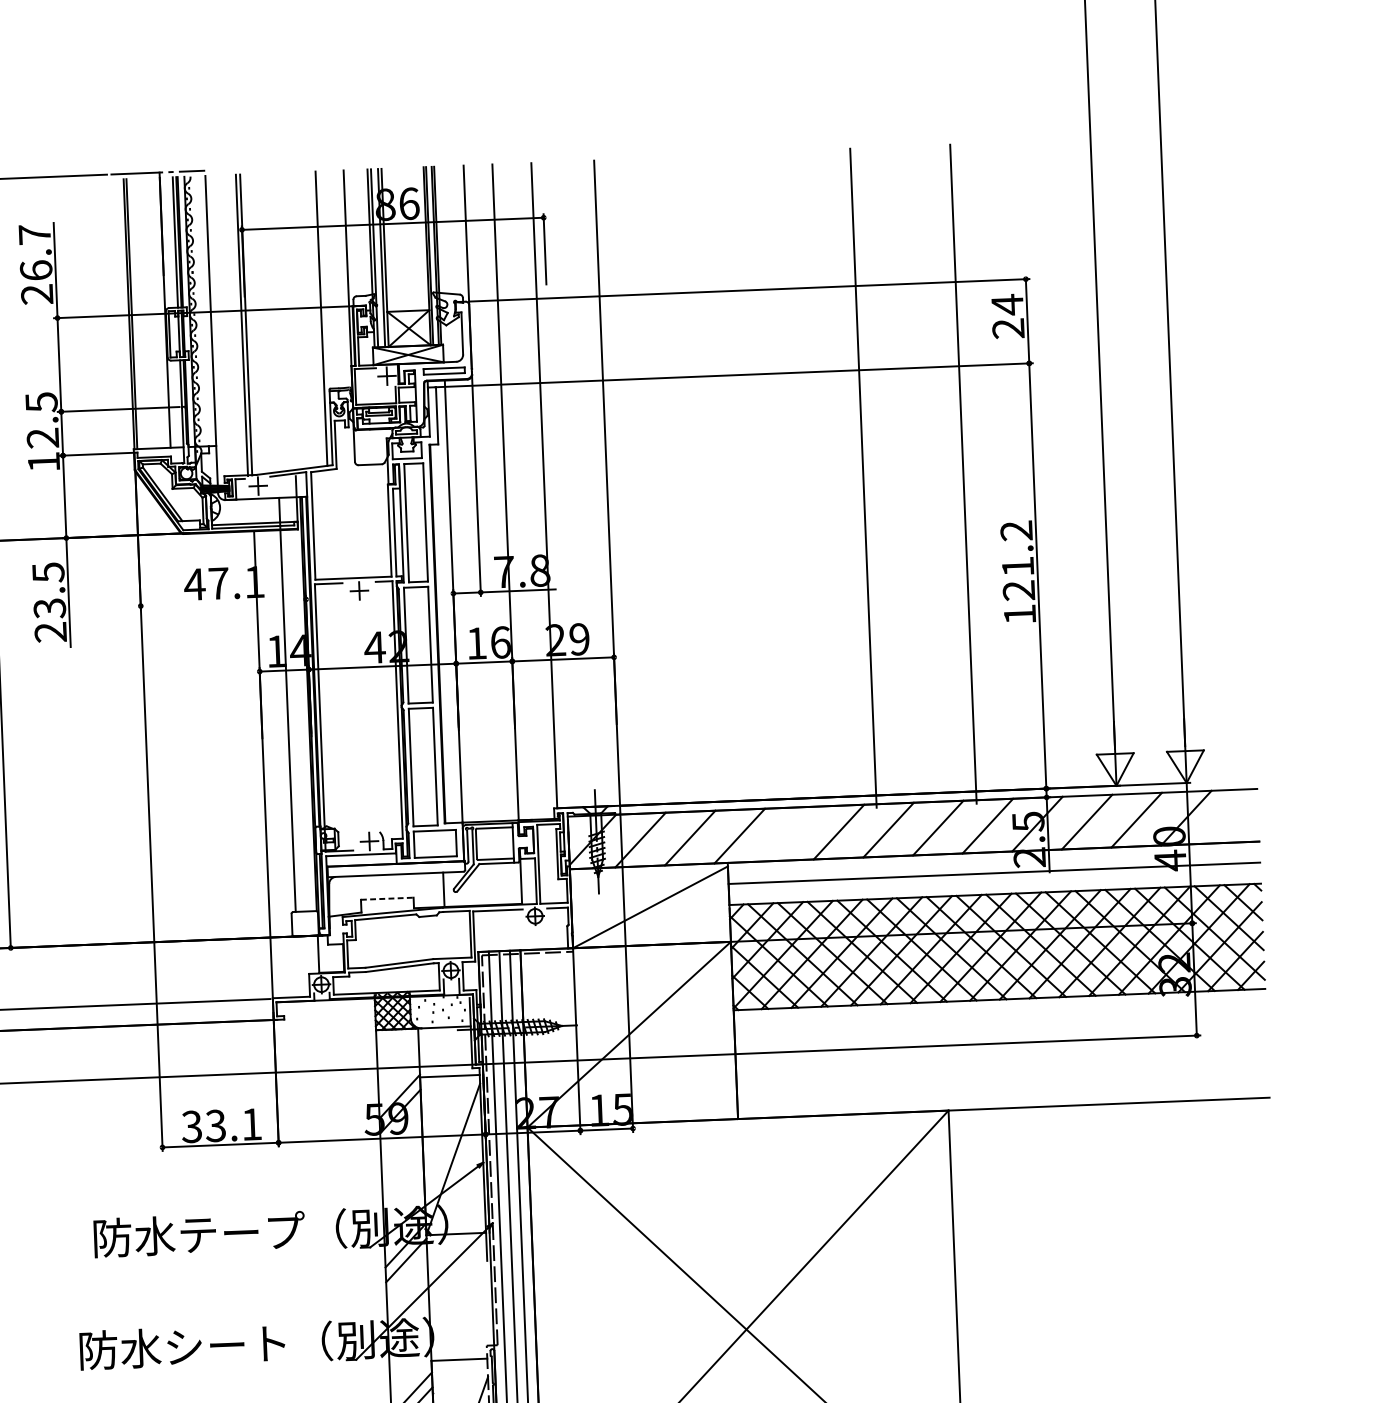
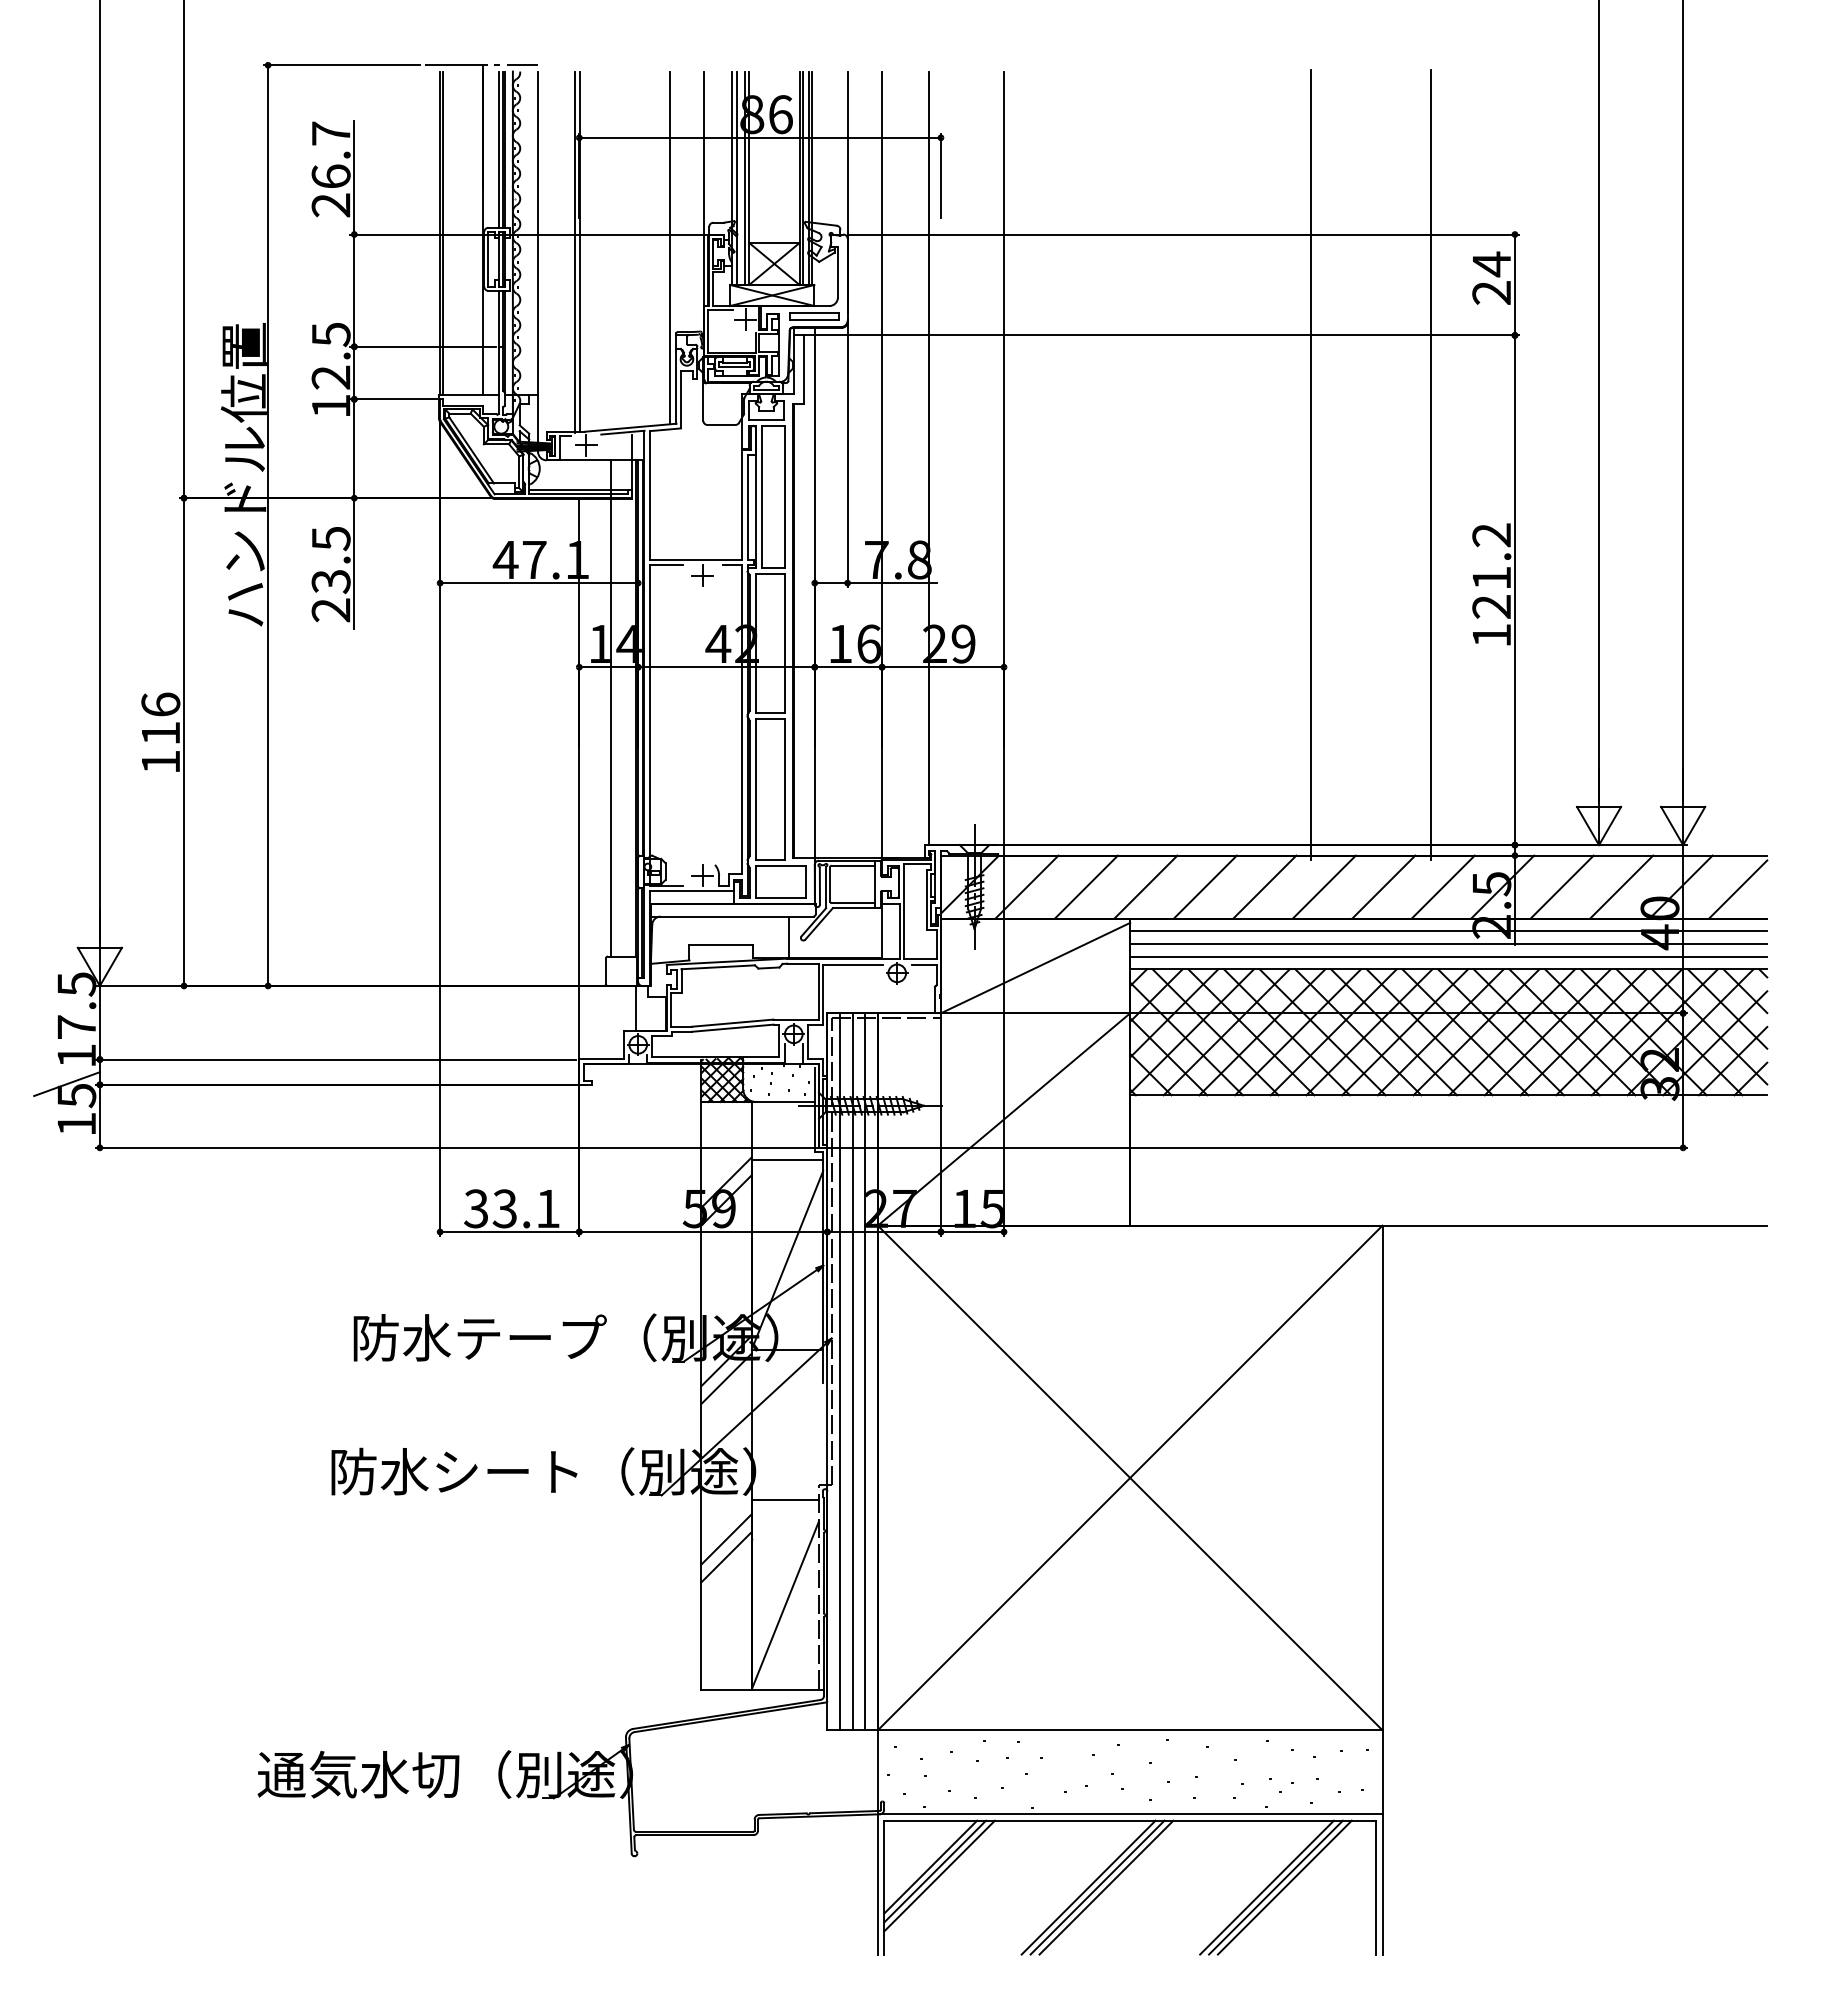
line: (223, 603) -> (539, 583), added
line: (1234, 818) -> (1738, 889), added
line: (788, 833) -> (1204, 886), added
line: (993, 862) -> (1448, 931), added
line: (994, 883) -> (1448, 956), added
line: (387, 898) -> (721, 945), dashed -> solid

